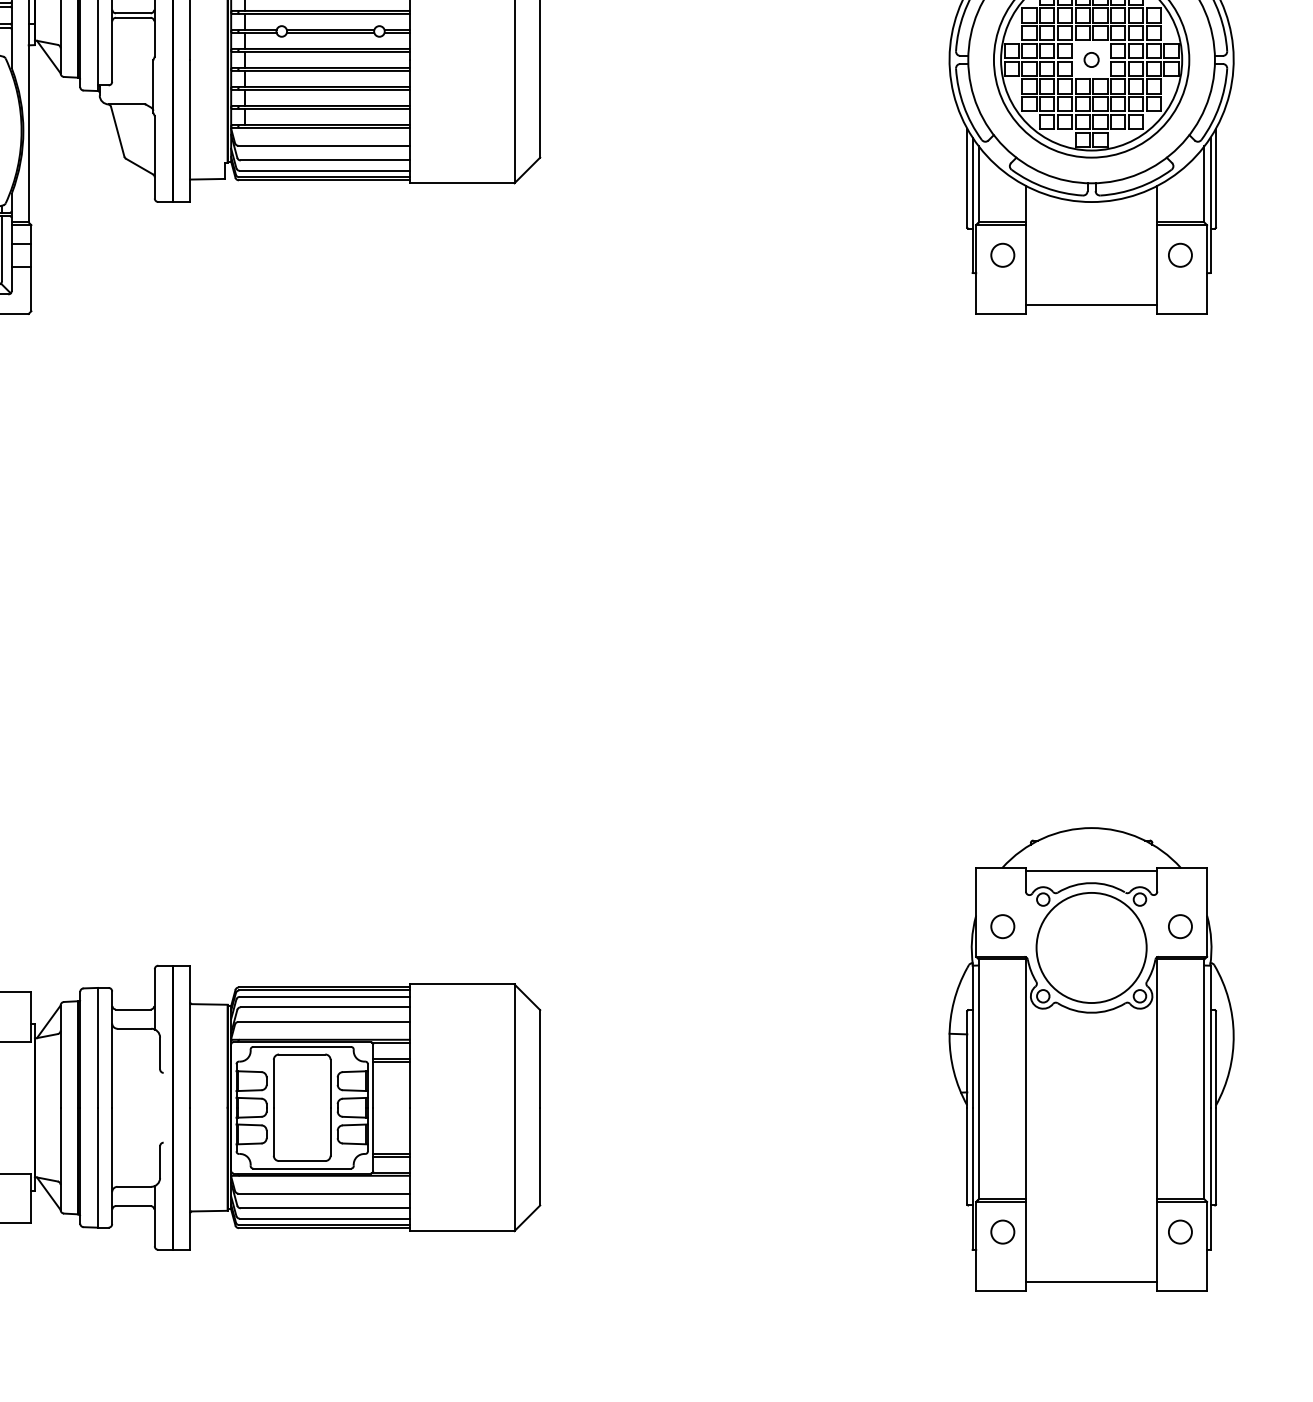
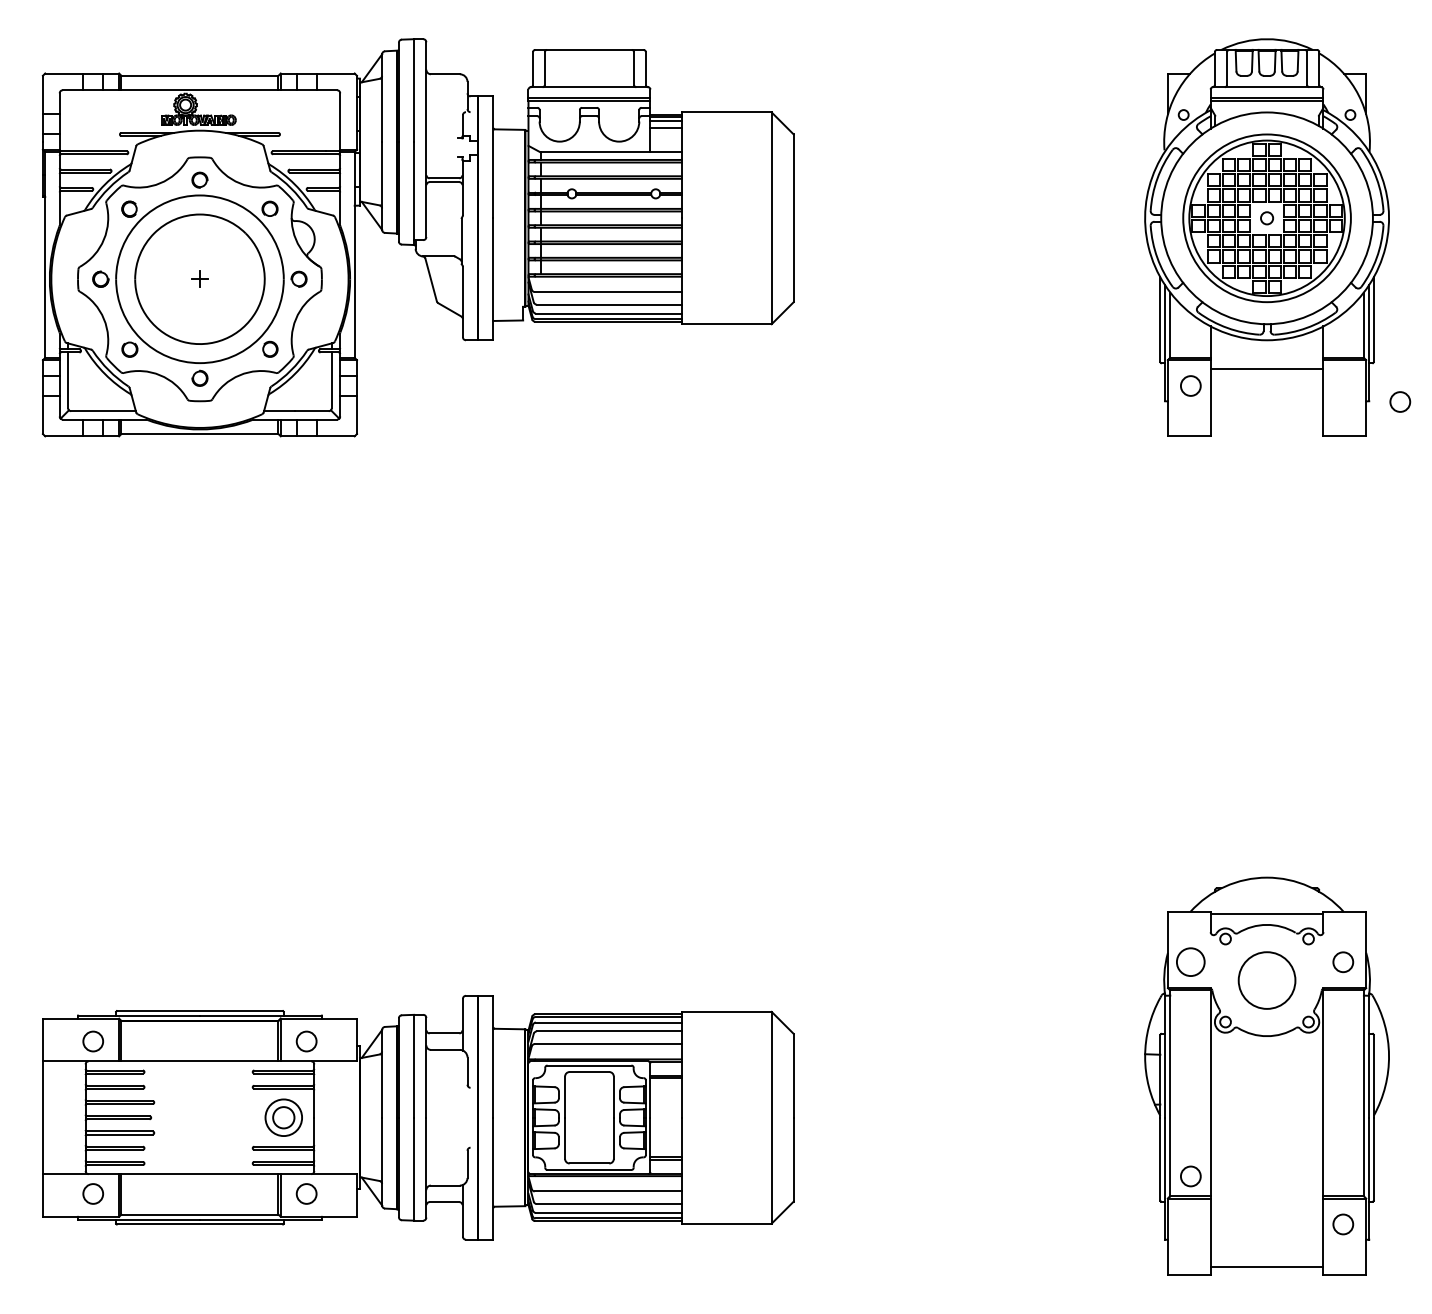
circle: (1180, 254) -> (1400, 401), moved
line: (1090, 304) -> (1266, 368), moved
circle: (1002, 926) -> (1190, 962), size x1.4
circle: (1090, 947) -> (1266, 980), size x0.6
circle: (1002, 1232) -> (1190, 1176), moved

